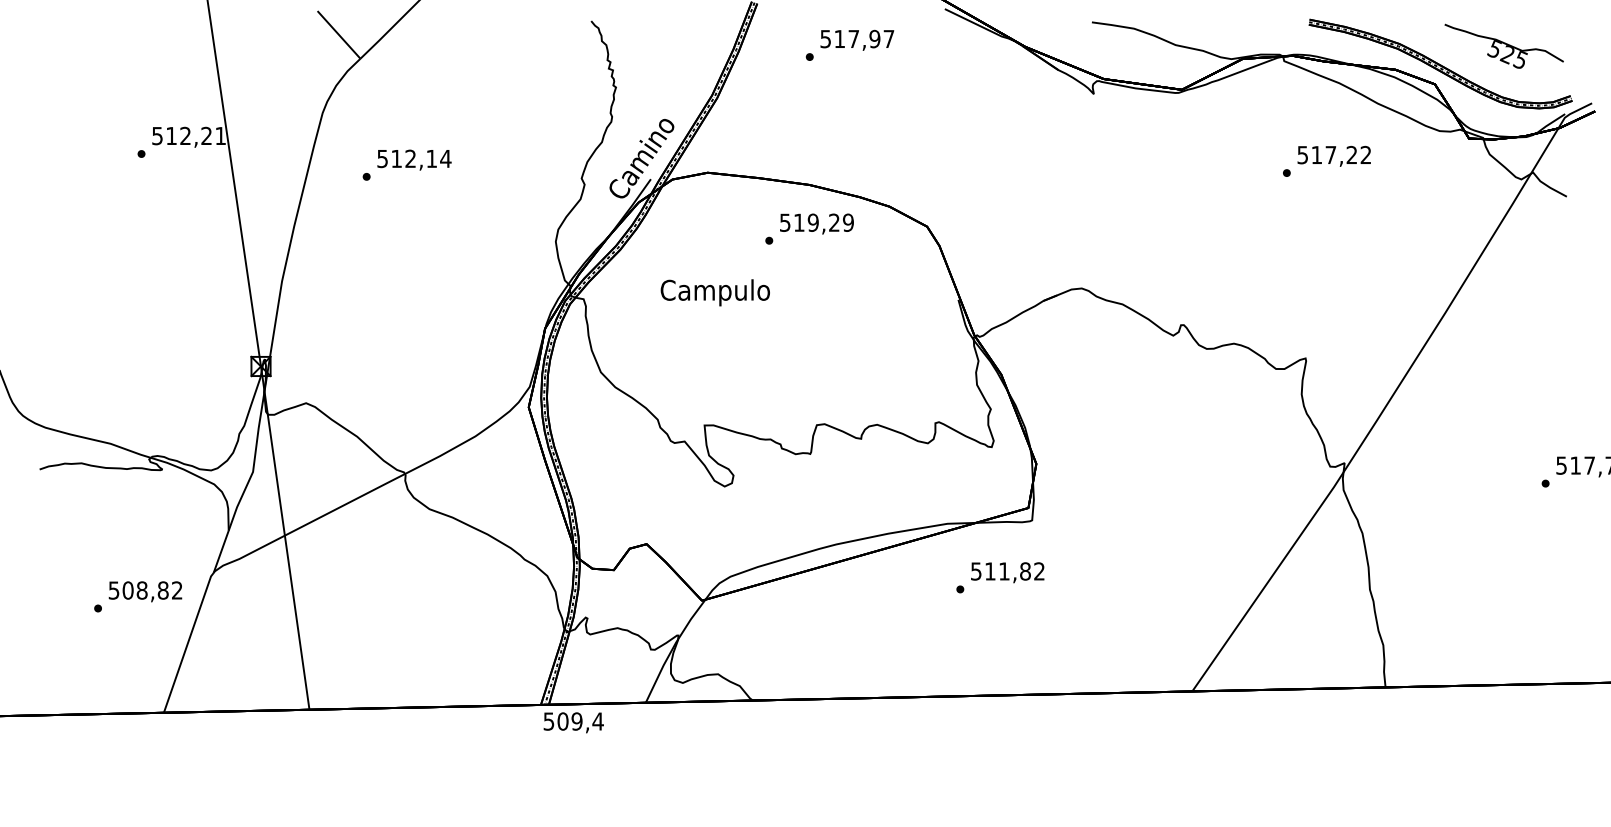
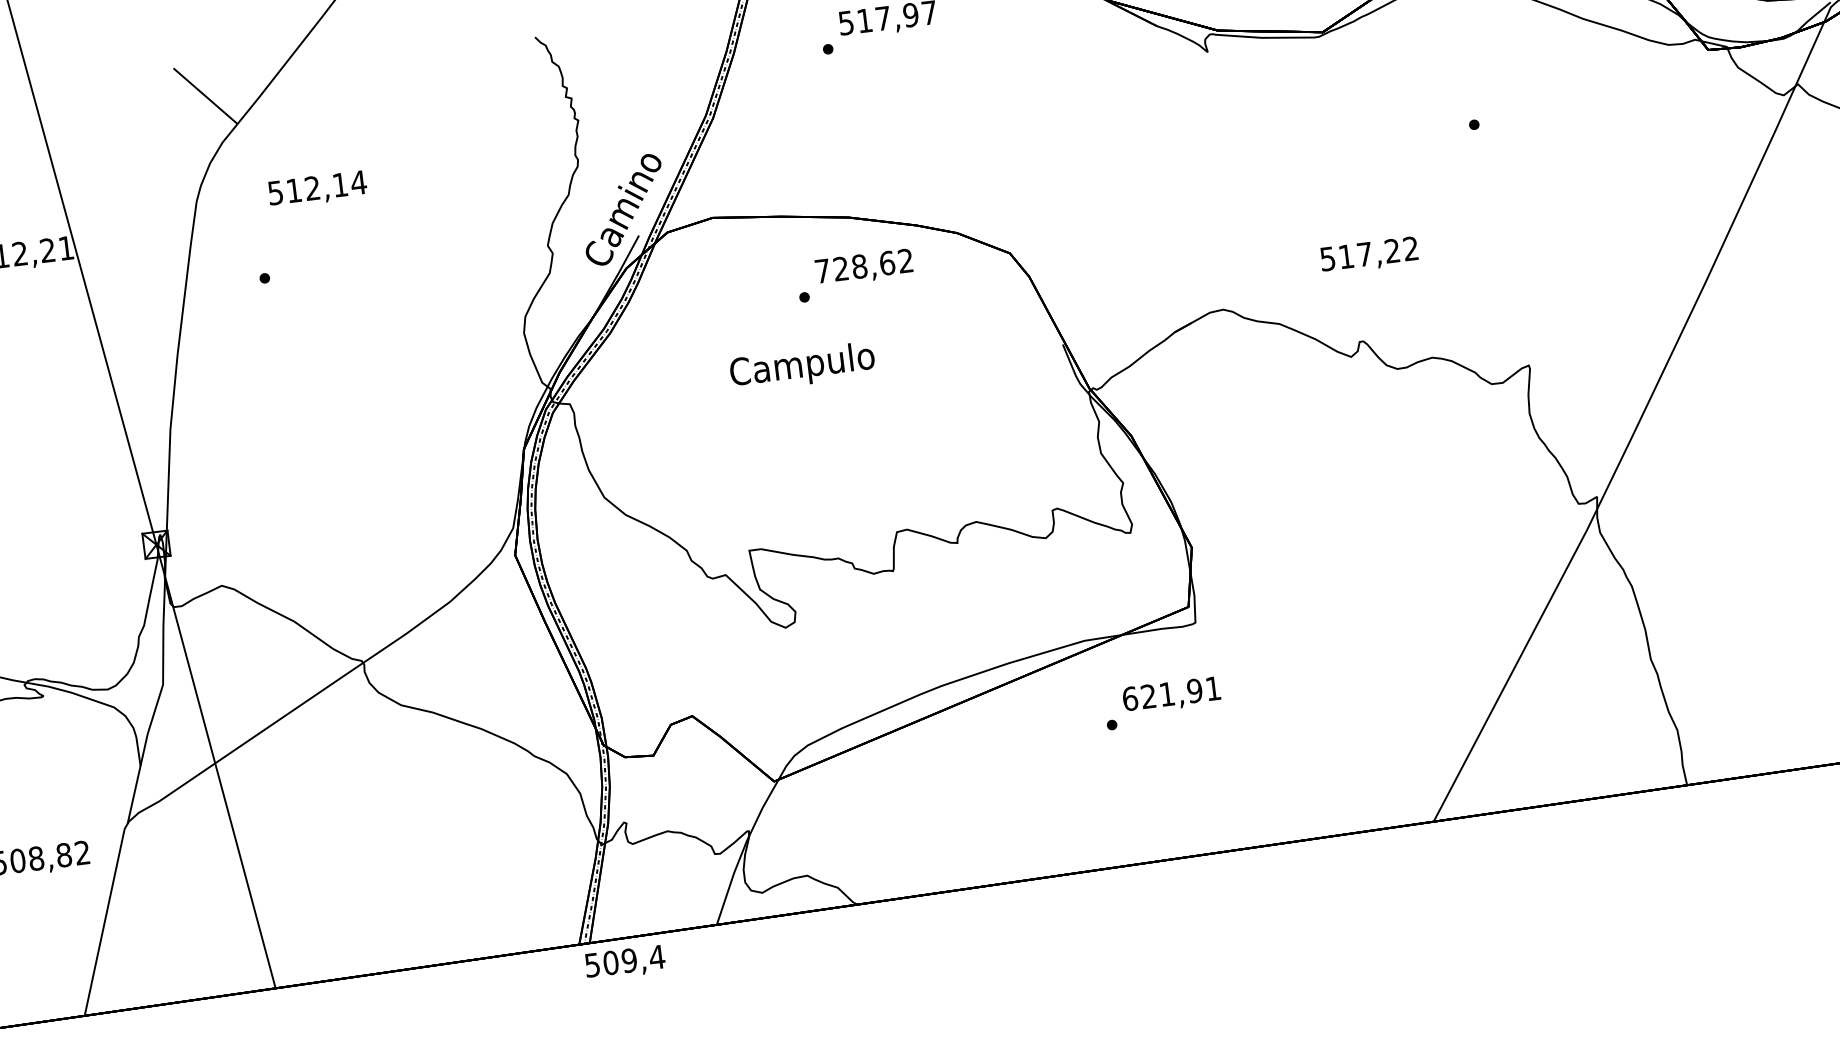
text: (1333, 155) -> (1368, 254), moved
text: (414, 159) -> (317, 188), moved
text: (816, 222) -> (863, 265), 519,29 -> 728,62
text: (714, 292) -> (801, 366), moved
text: (1007, 571) -> (1171, 693), 511,82 -> 621,91

